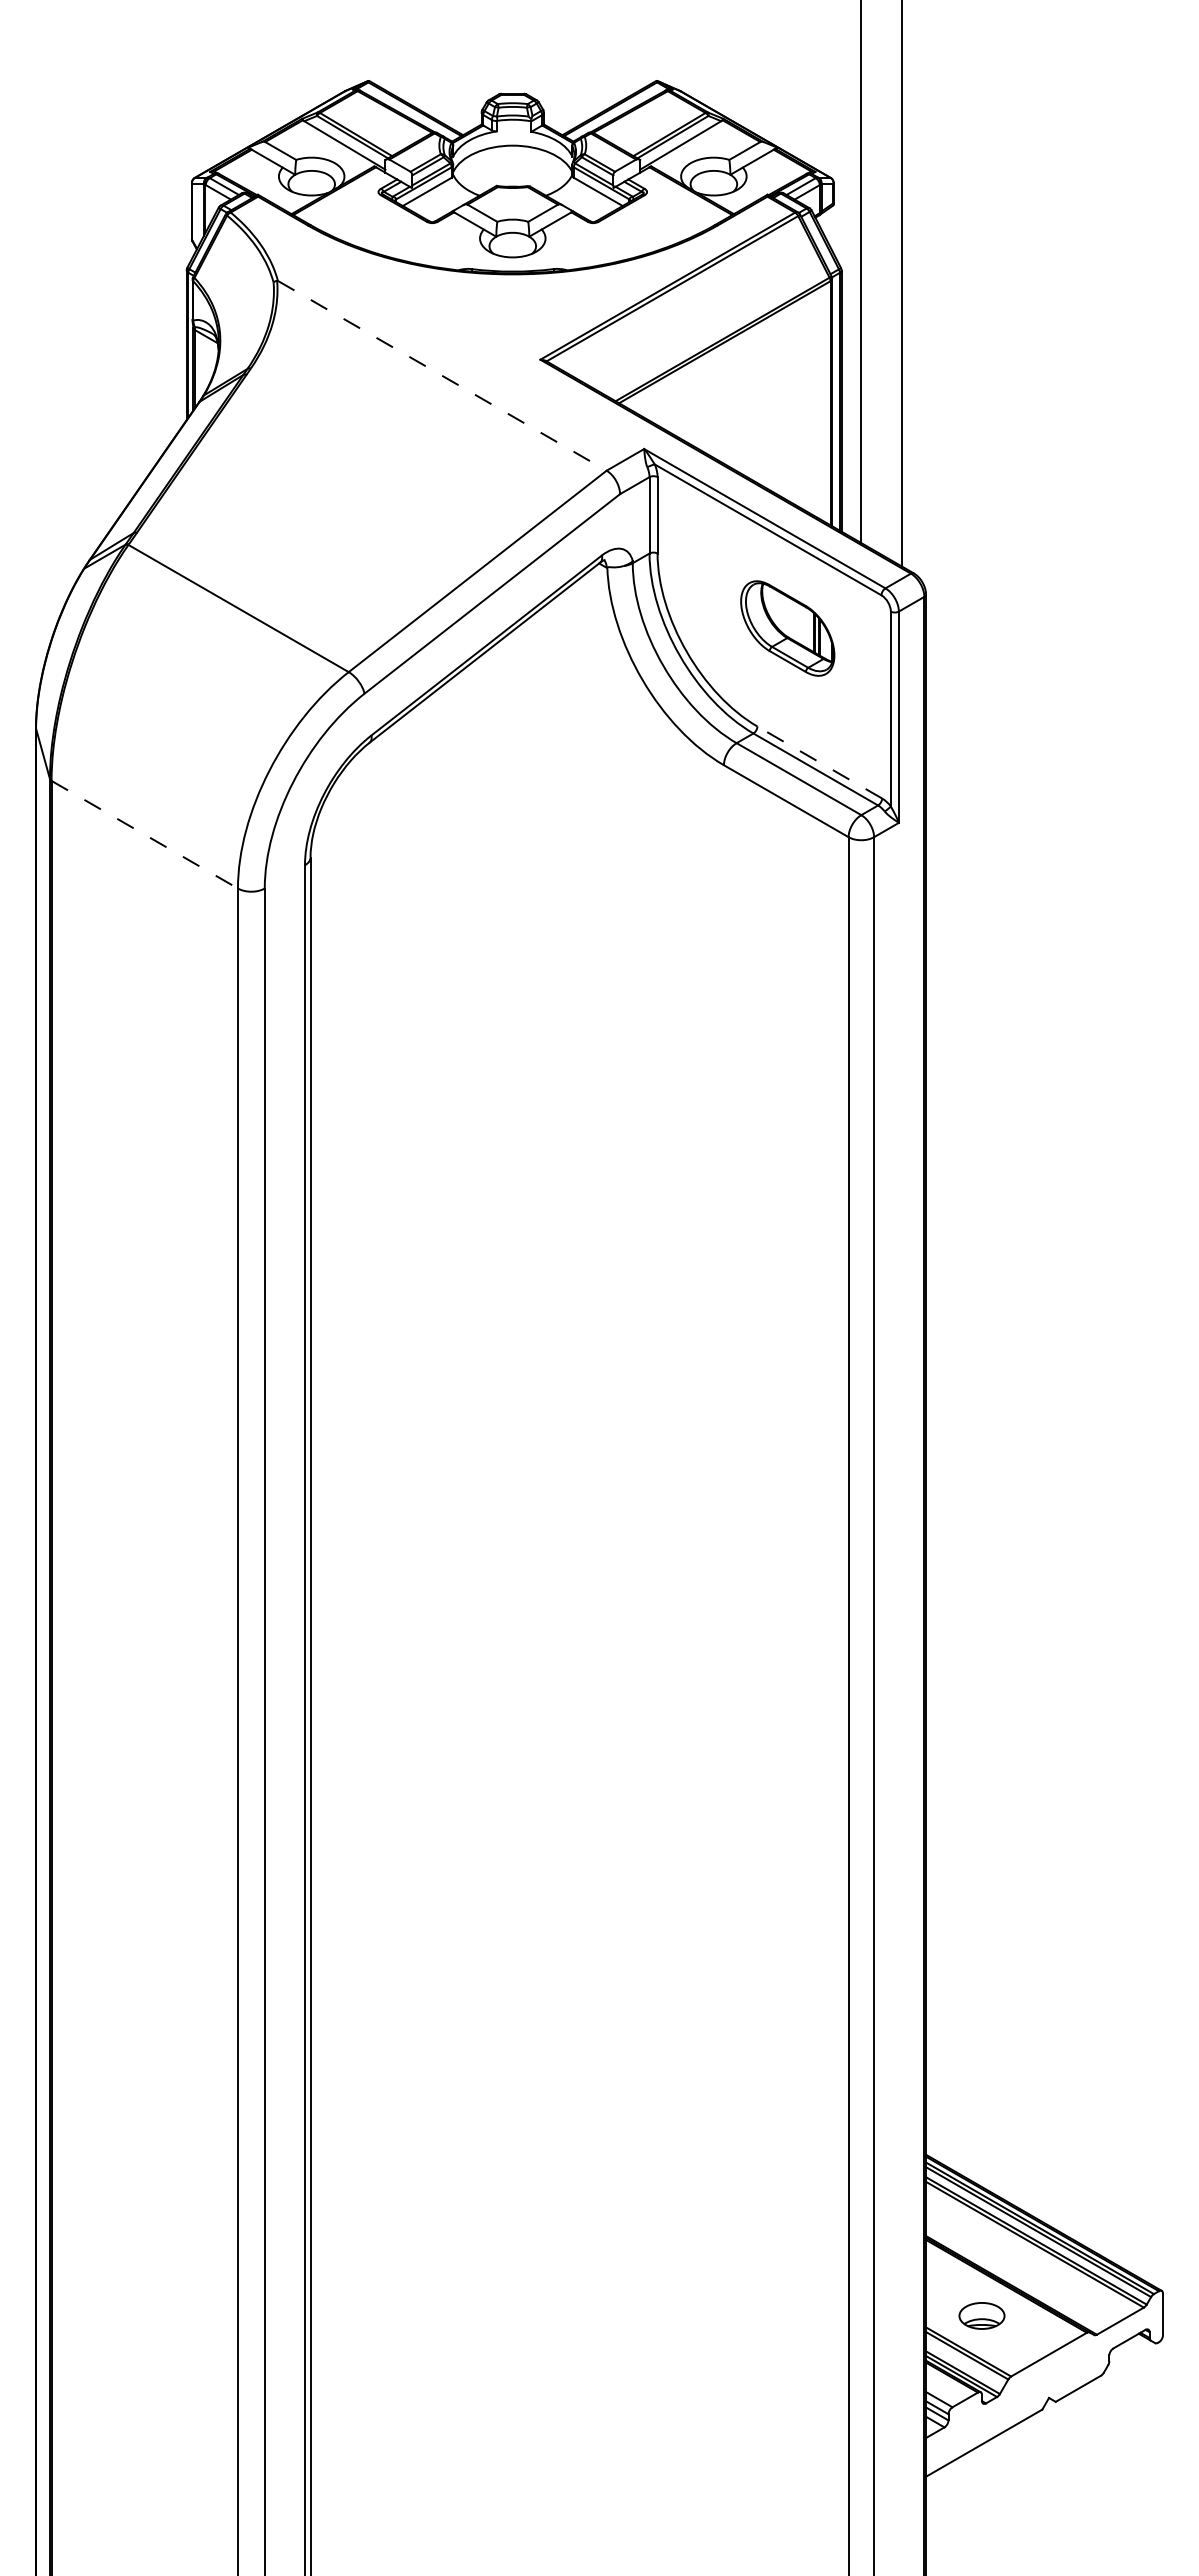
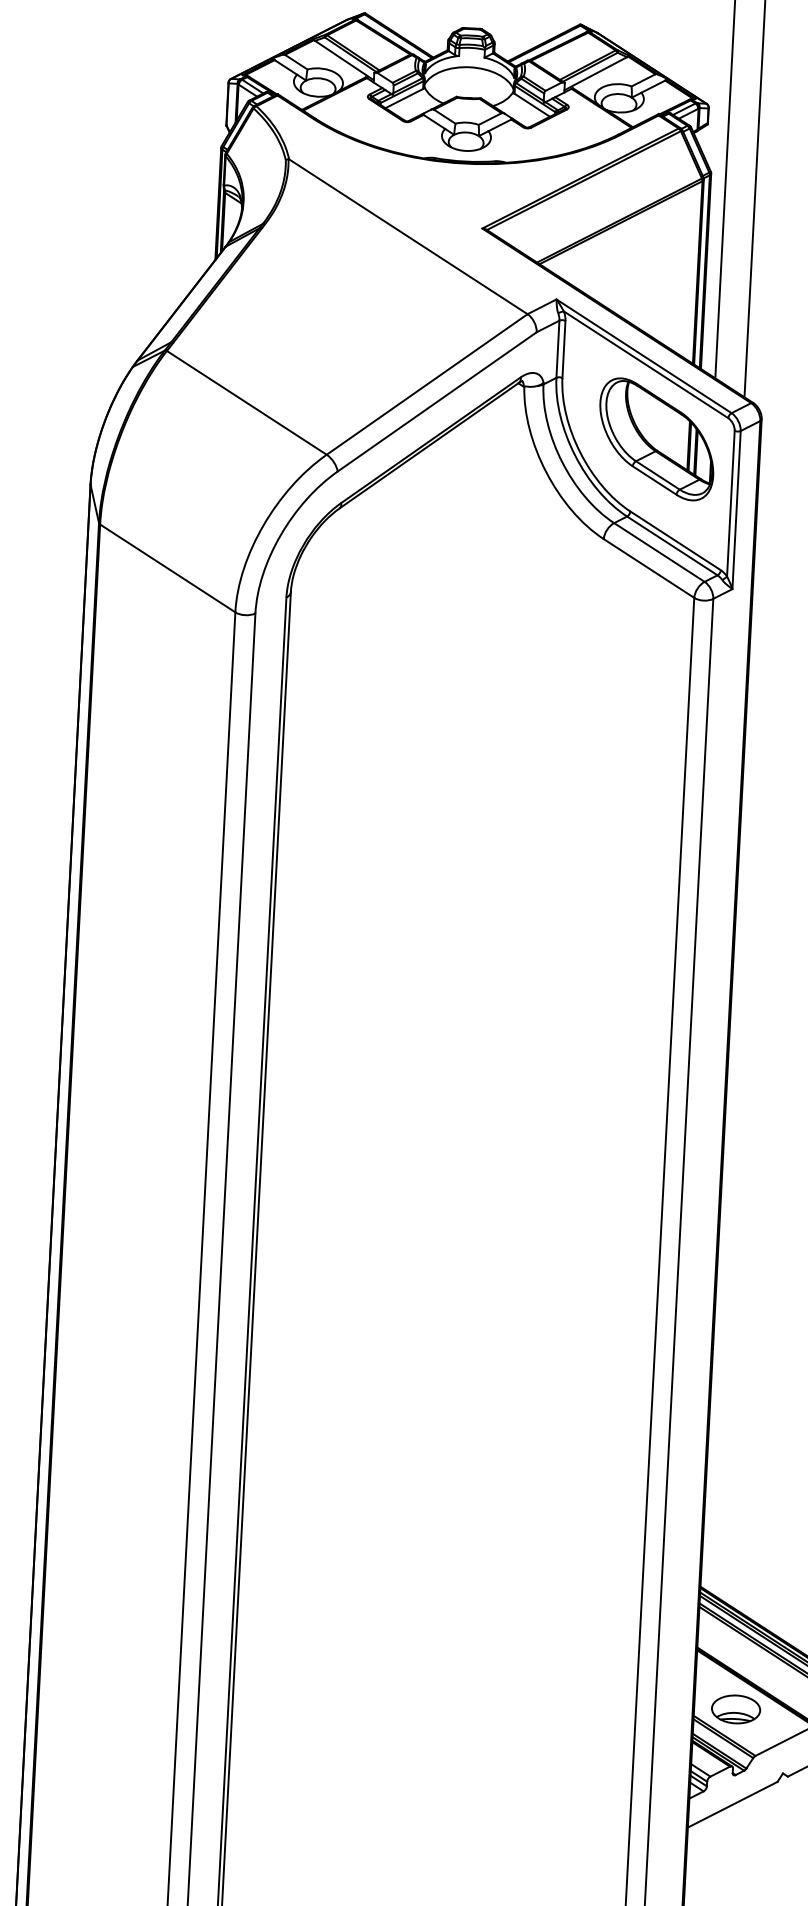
line: (442, 375) -> (408, 236), dashed -> solid
part: (787, 628) -> (656, 439), size x1.67
line: (819, 762) -> (675, 540), dashed -> solid
line: (144, 834) -> (167, 568), dashed -> solid
part: (981, 2315) -> (735, 1709), size x1.43

